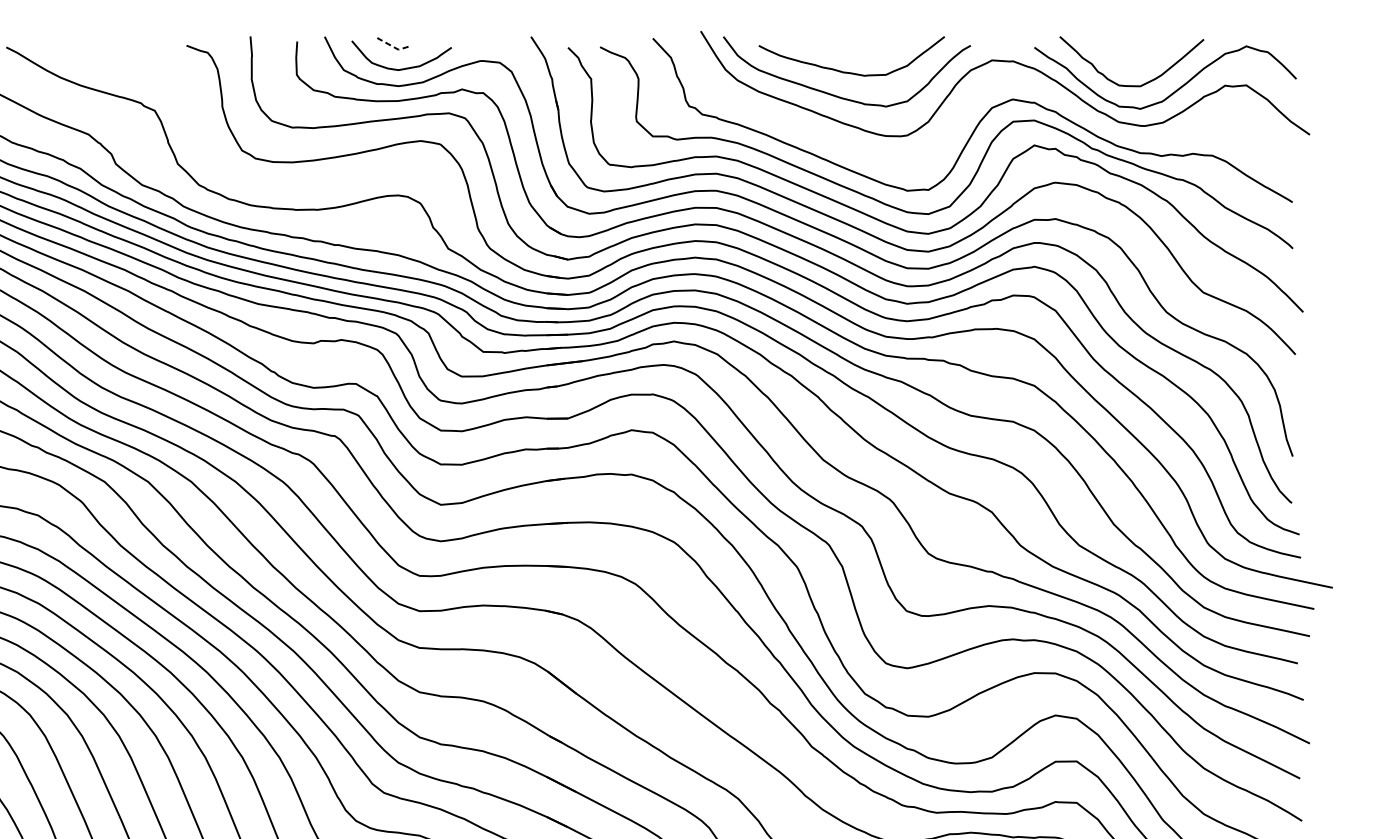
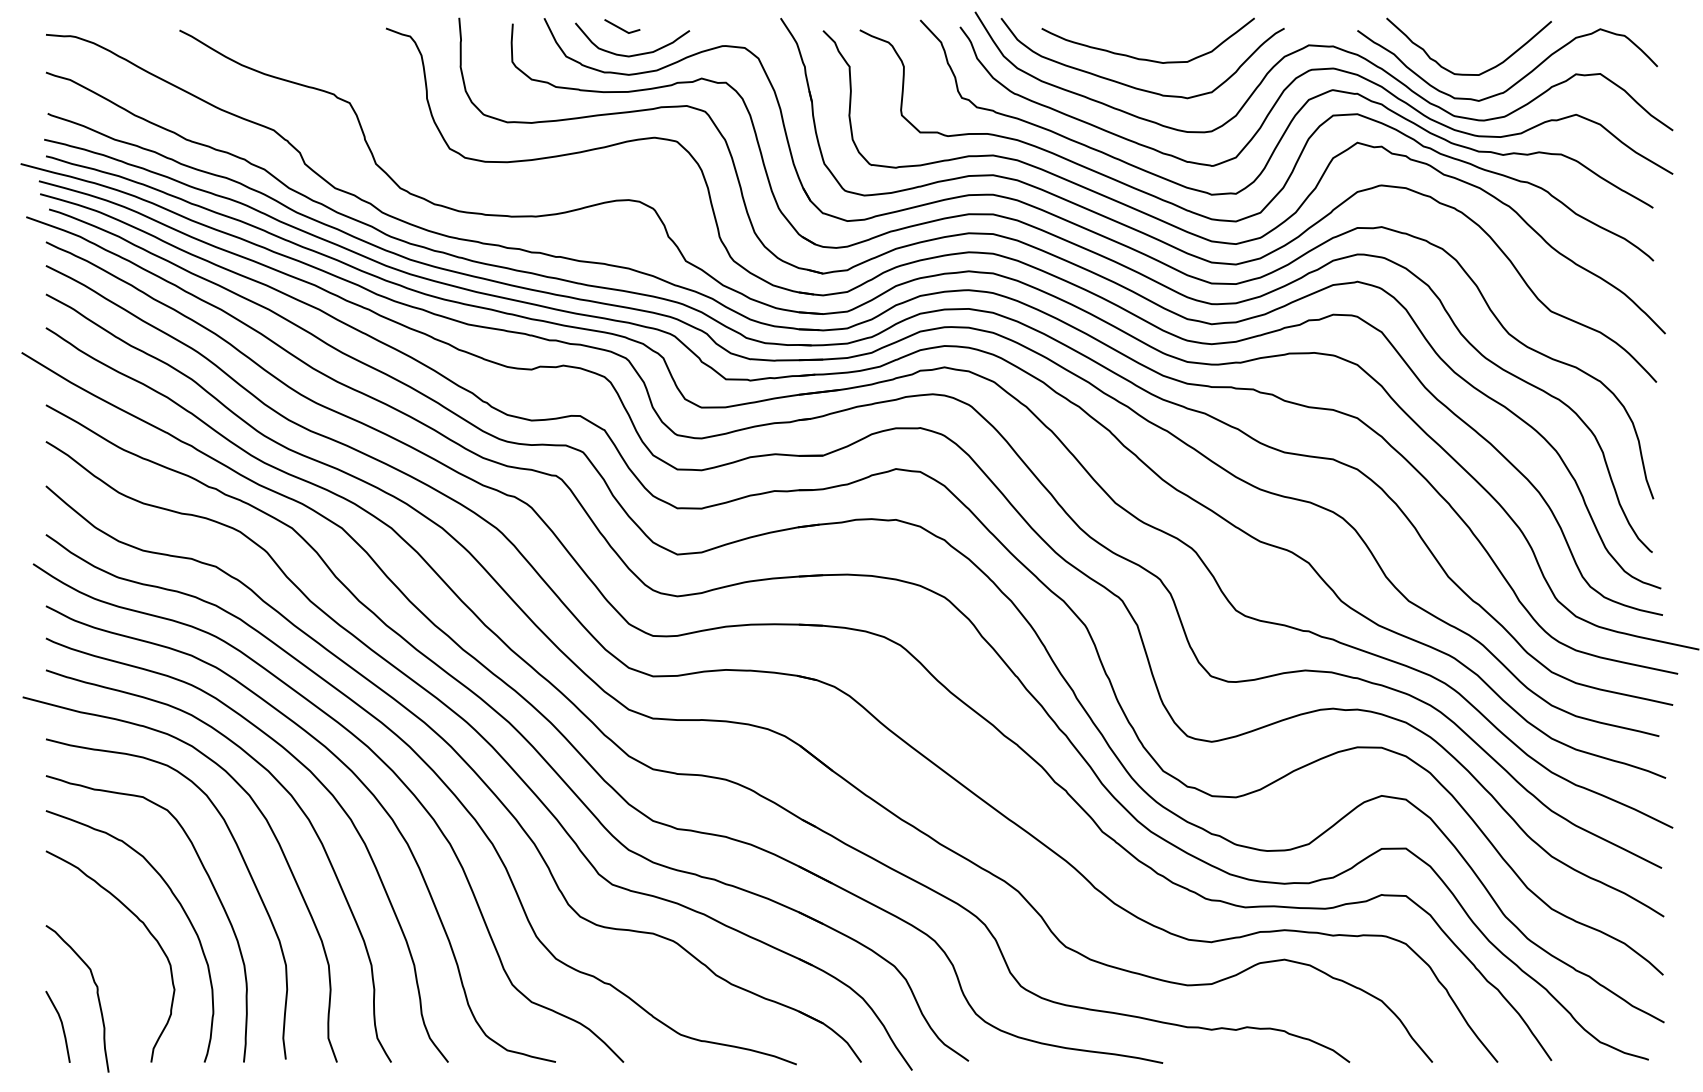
line: (392, 46) -> (621, 29), dashed -> solid
curve: (985, 87) -> (1301, 76), added

